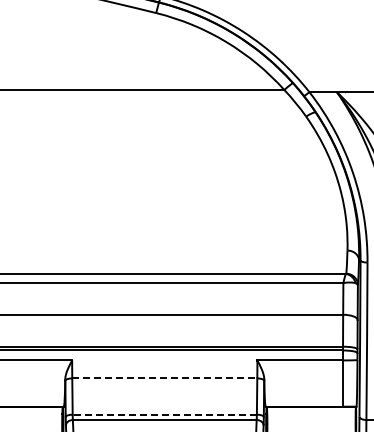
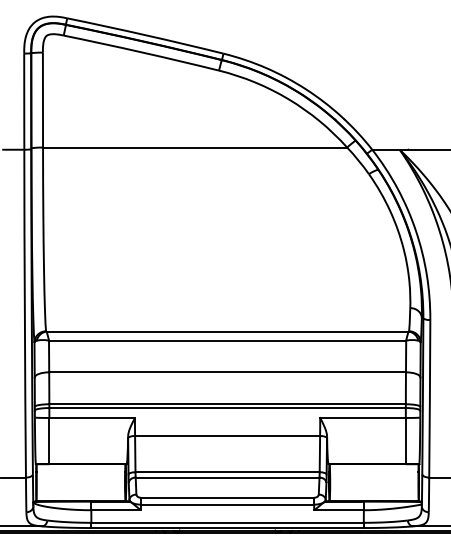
line: (164, 377) -> (227, 435), dashed -> solid
line: (164, 414) -> (227, 472), dashed -> solid

